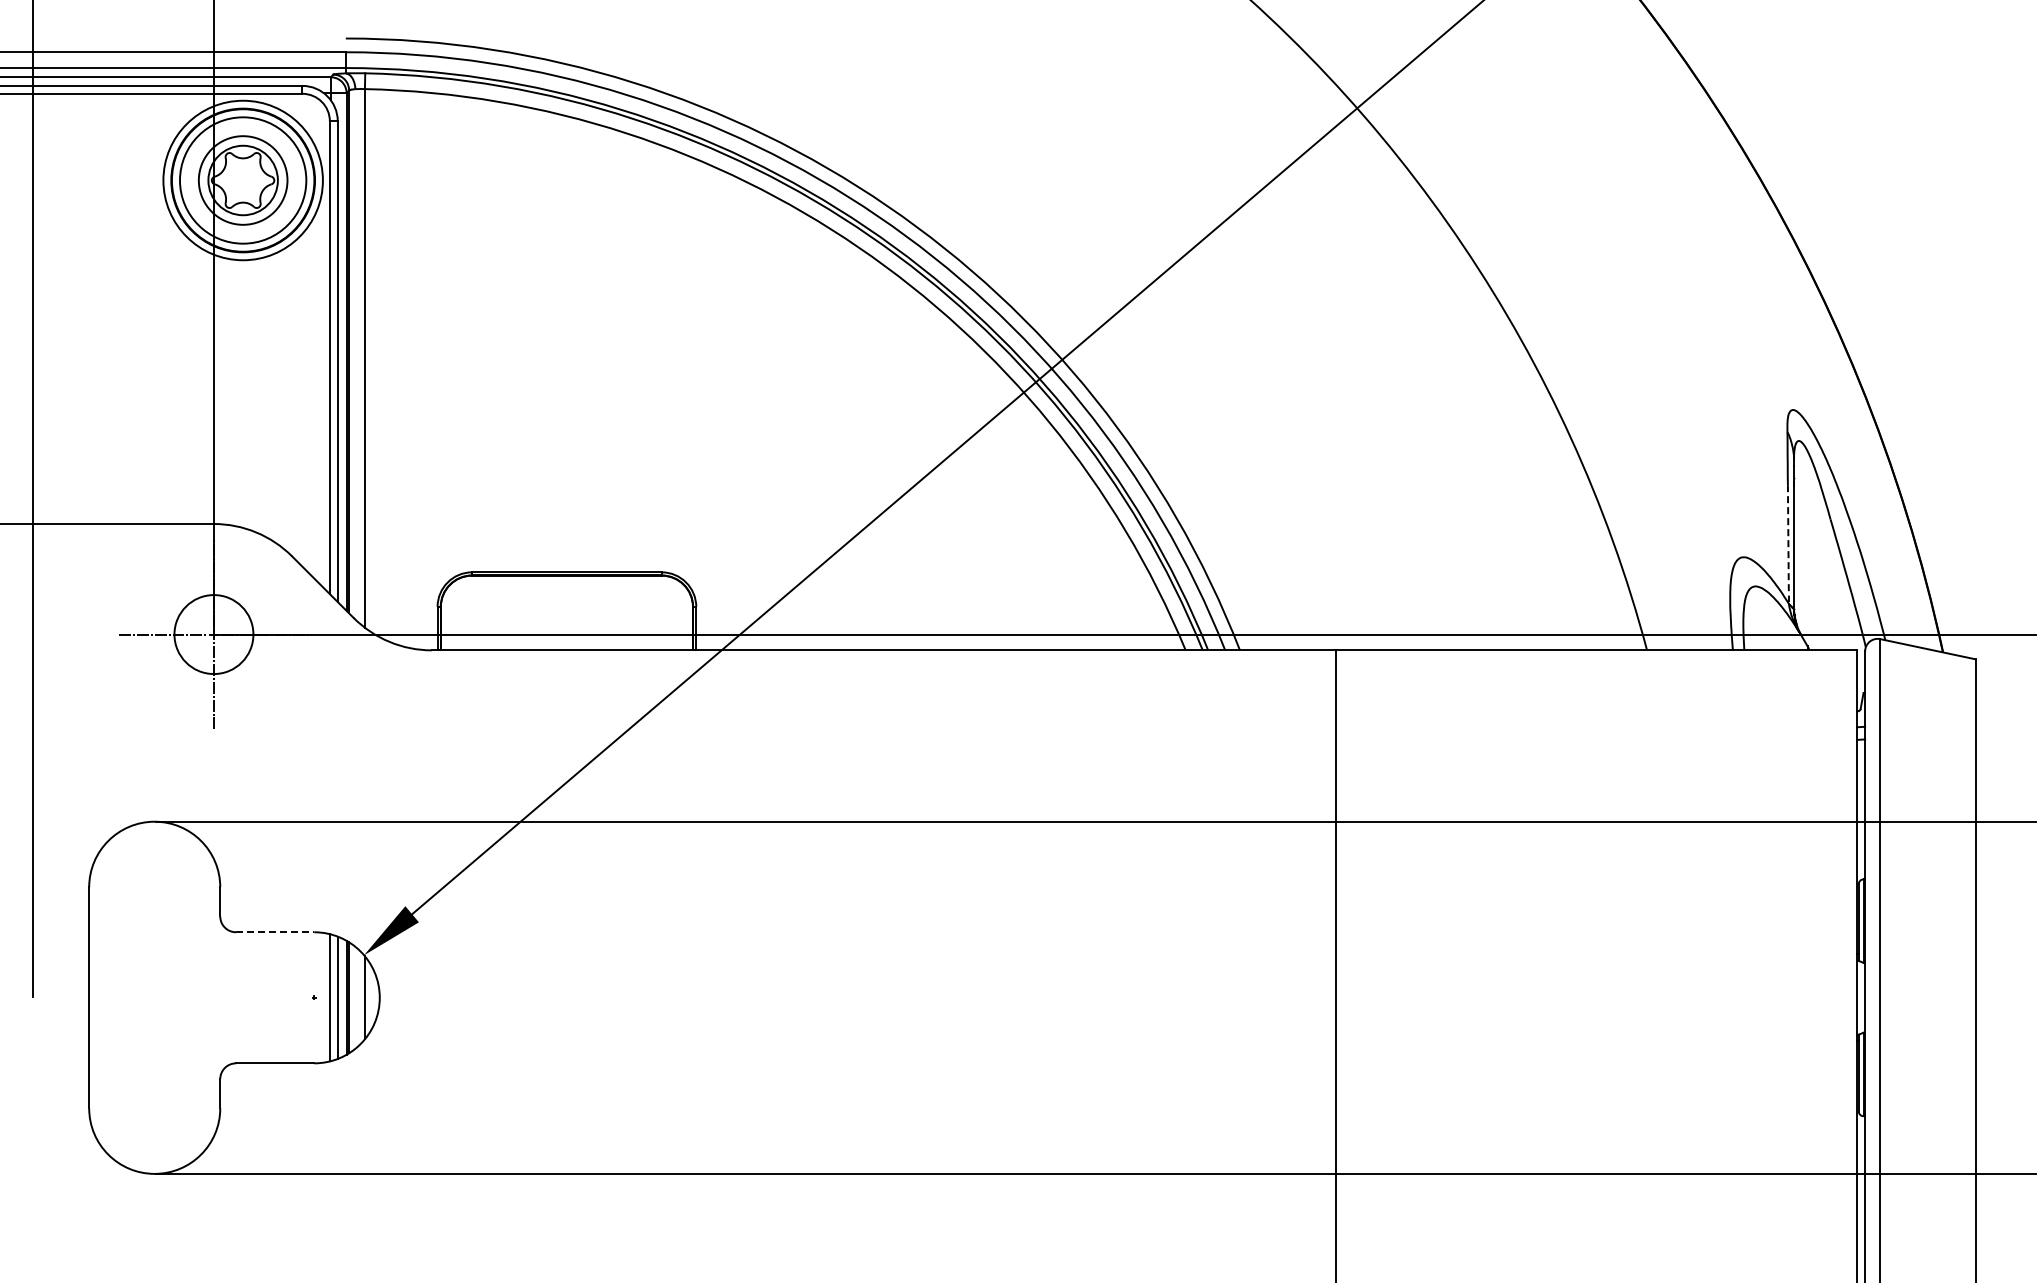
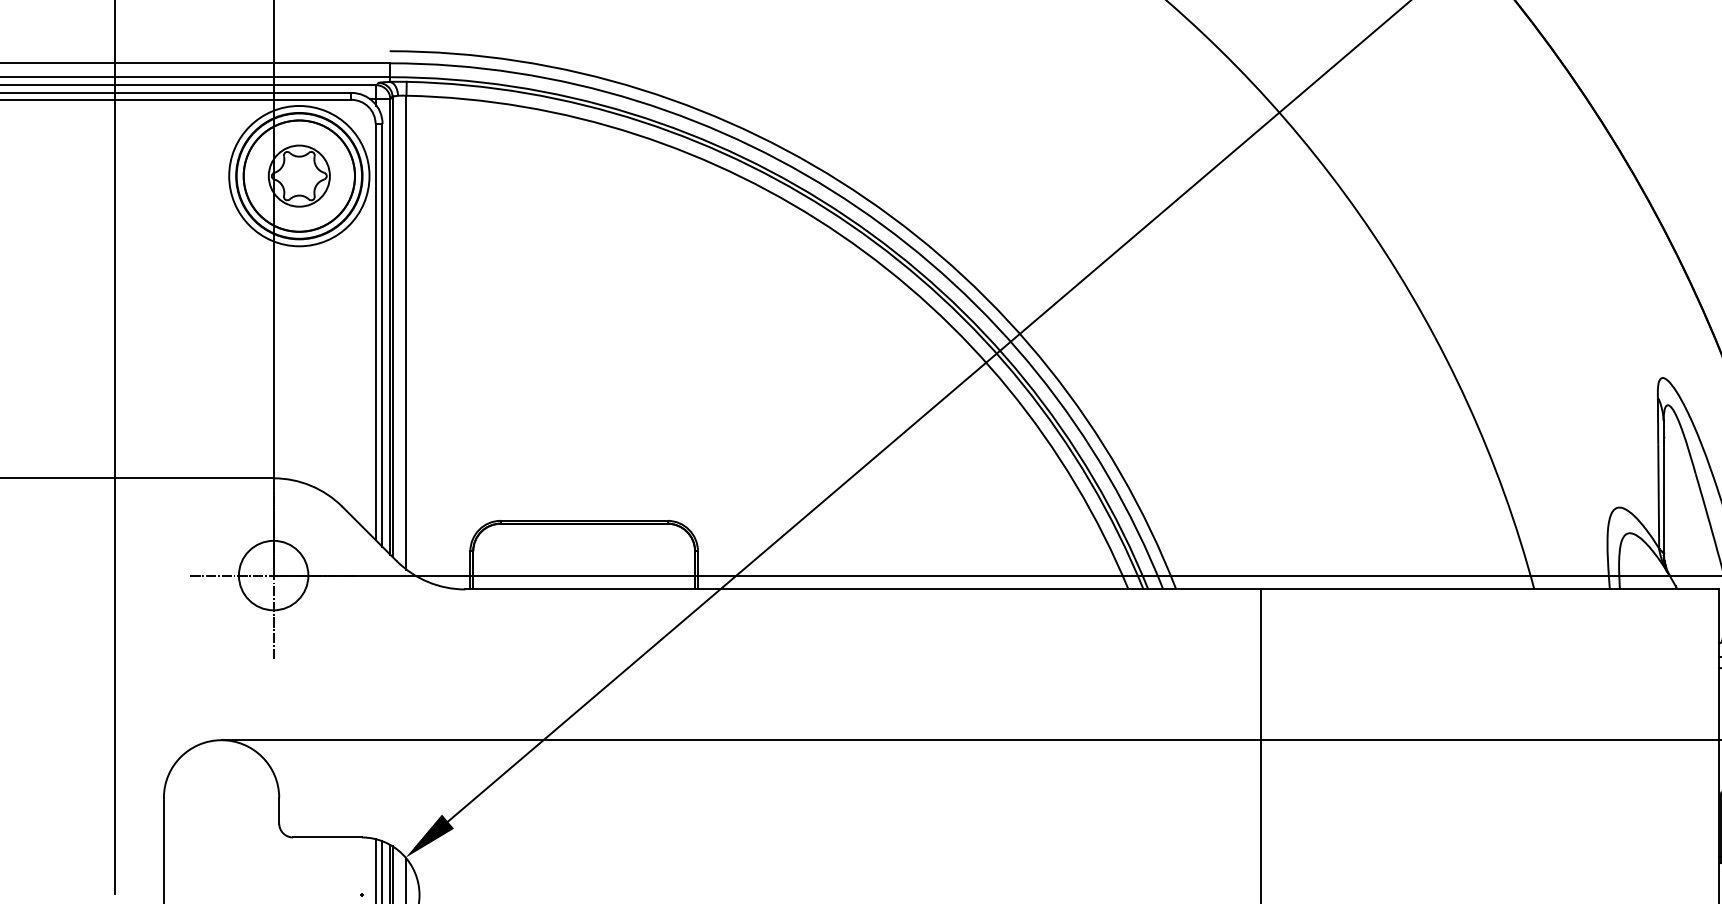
circle: (242, 180) -> (298, 176), size x1.43
line: (1788, 545) -> (1658, 497), dashed -> solid
line: (275, 932) -> (327, 837), dashed -> solid

